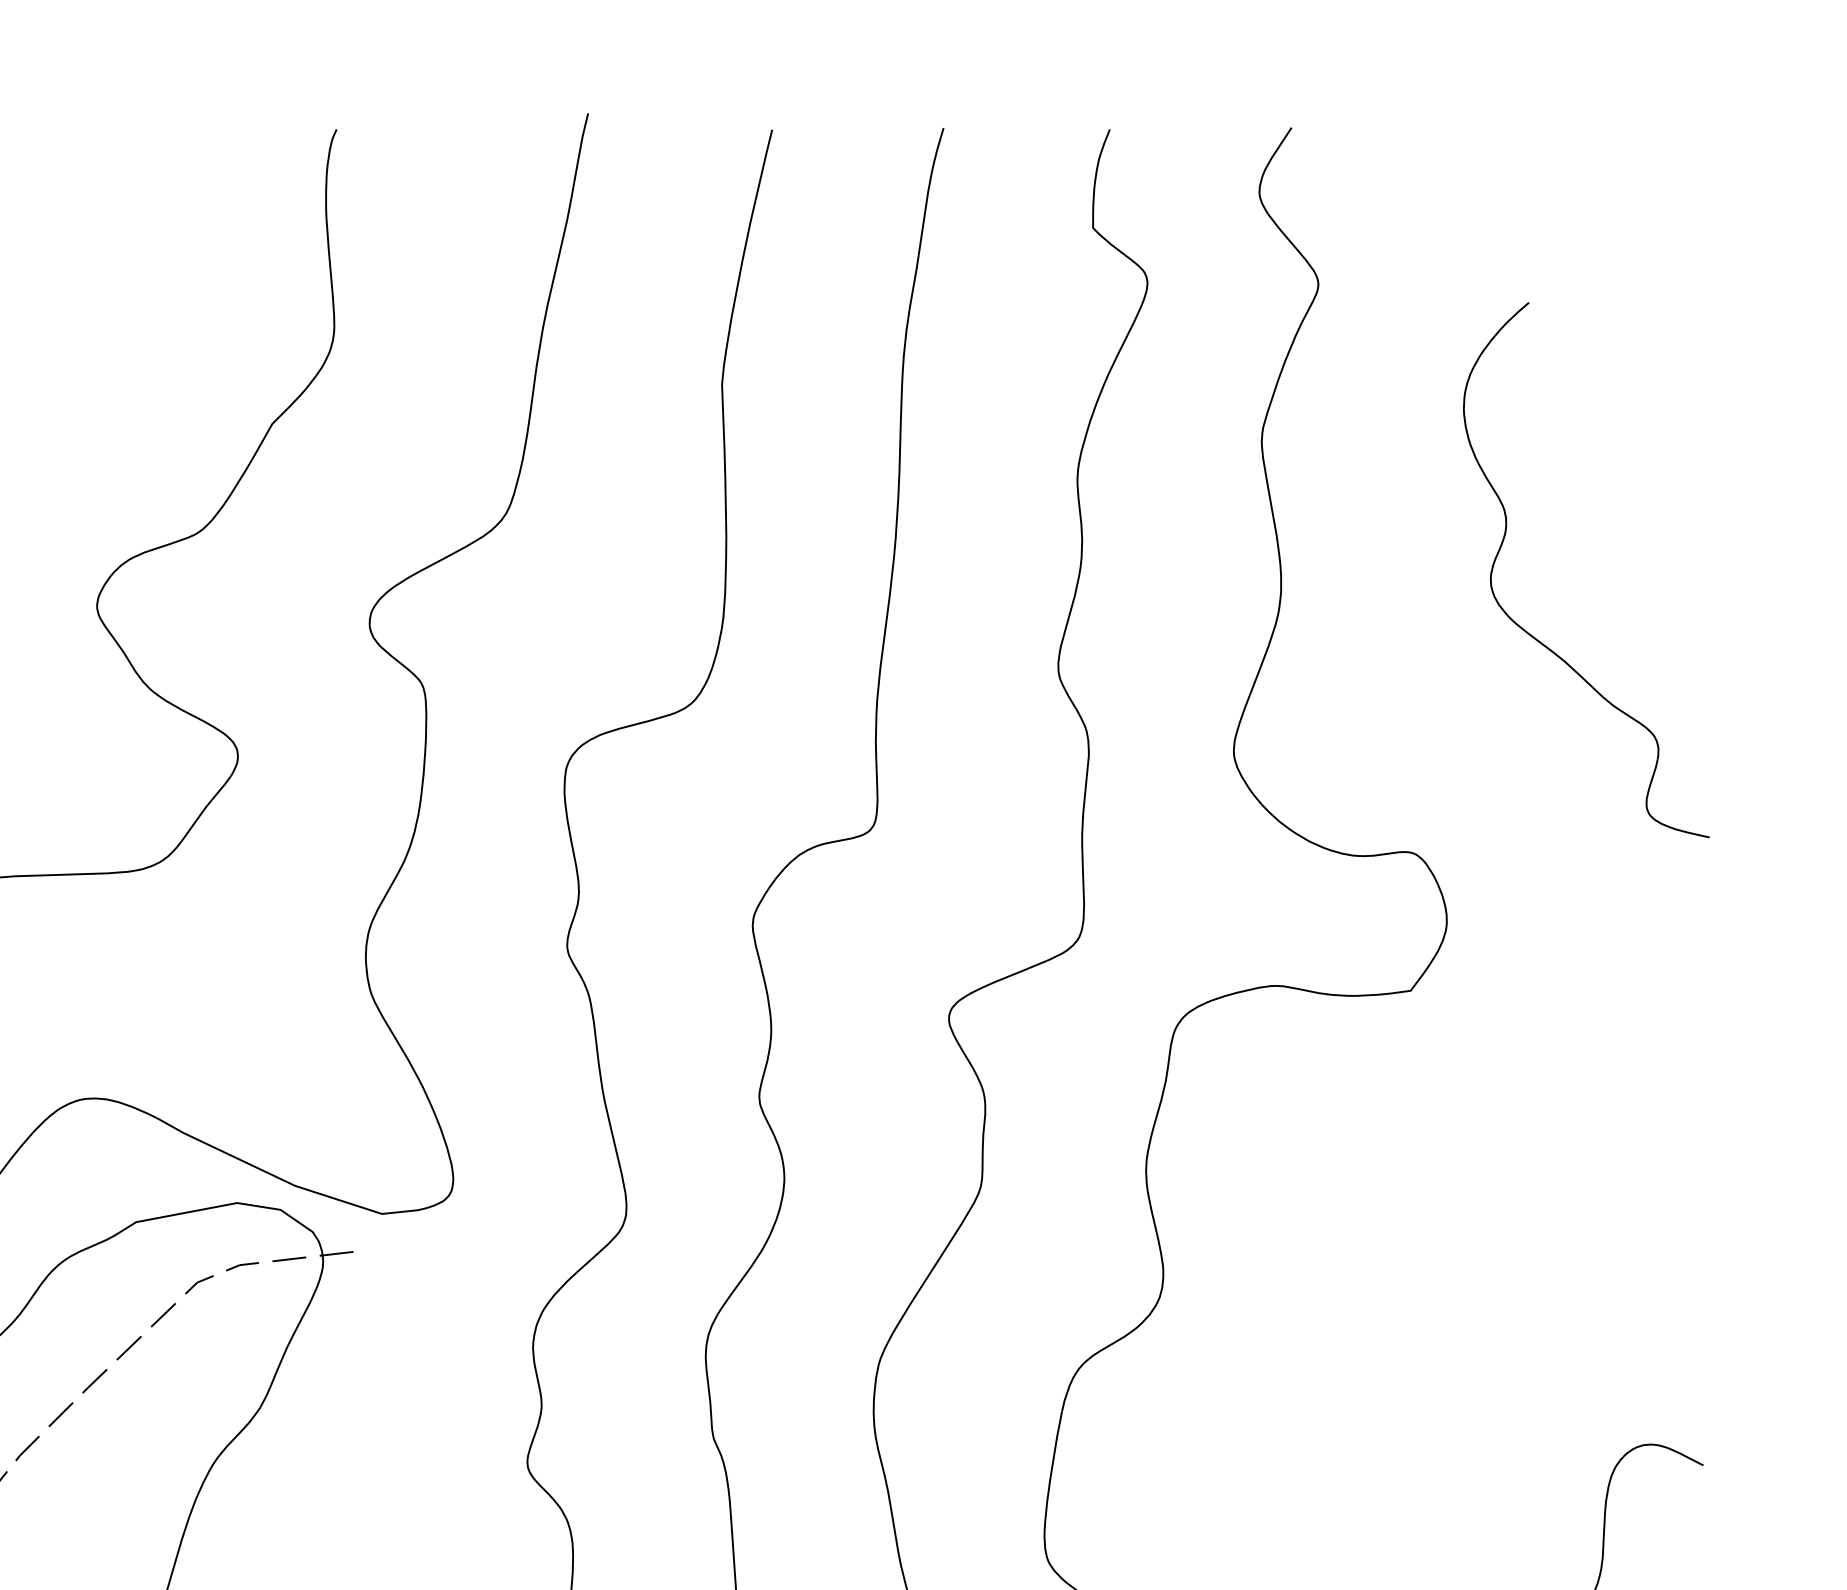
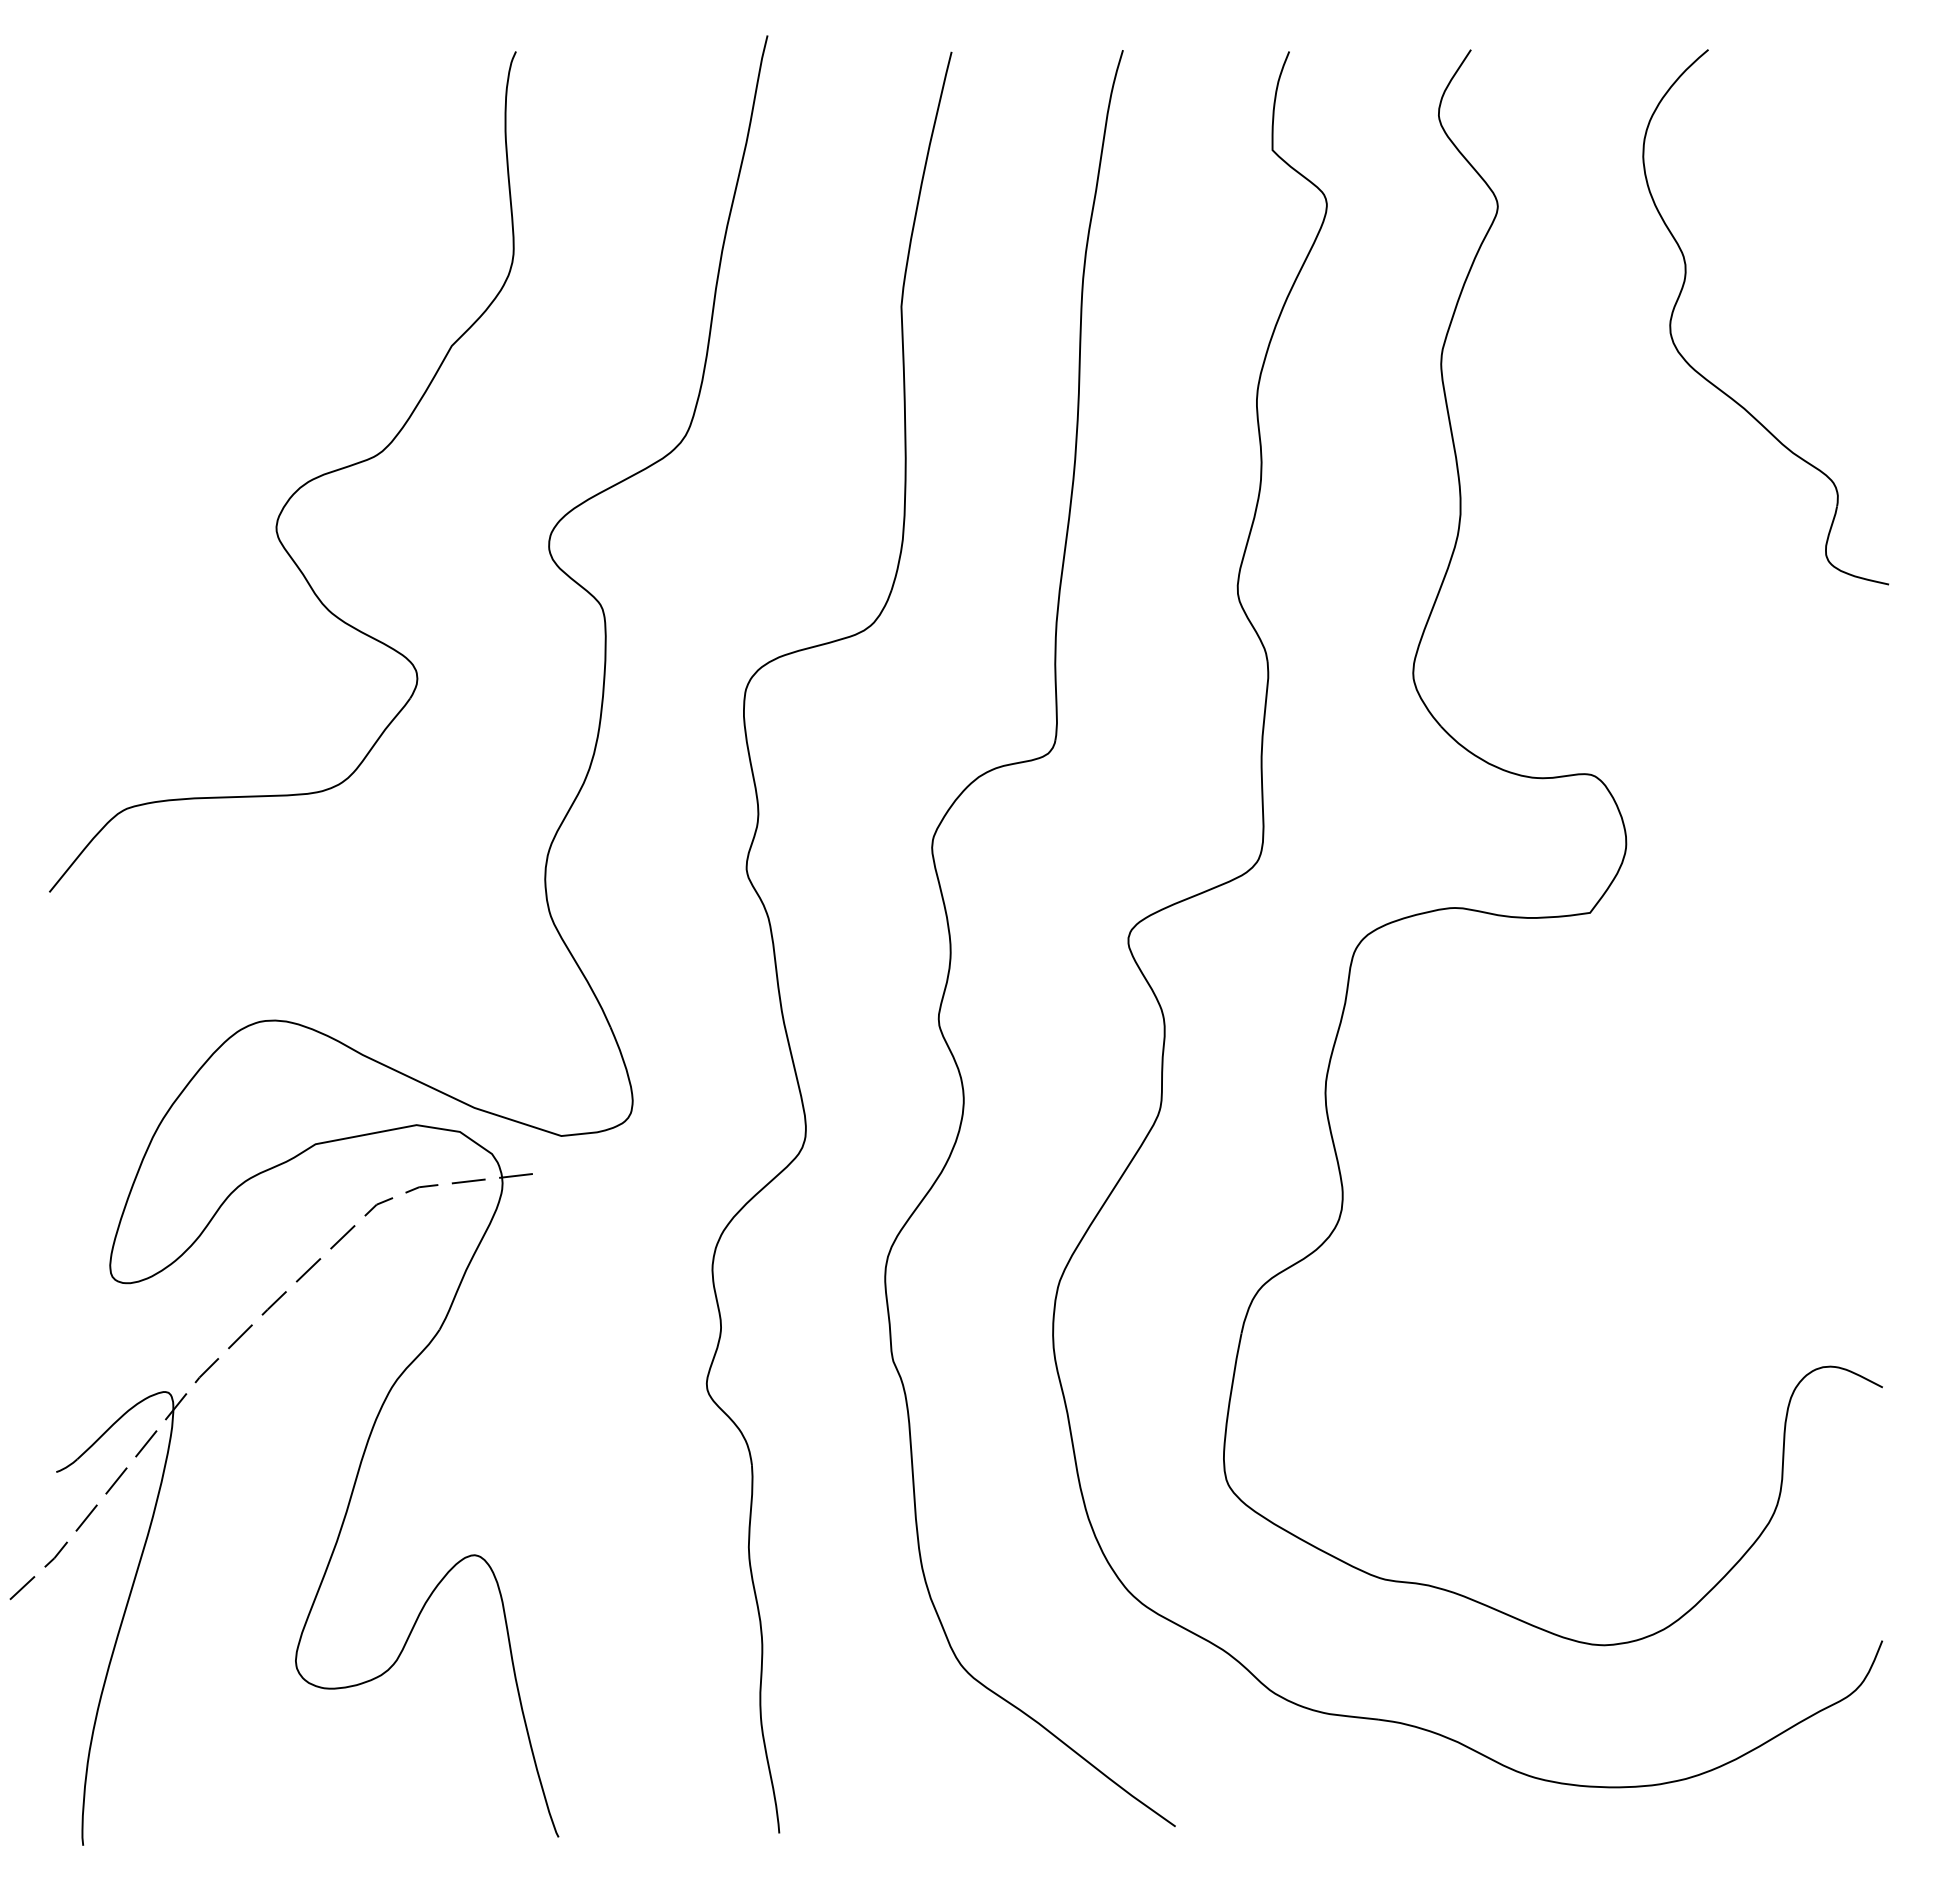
part: (1534, 636) -> (1713, 383), moved

